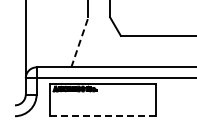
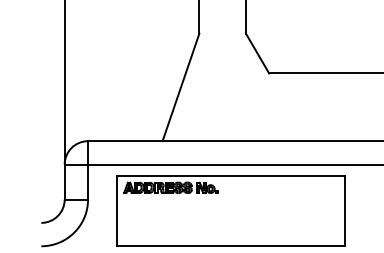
line: (80, 41) -> (182, 85), dashed -> solid
line: (103, 116) -> (231, 246), dashed -> solid

